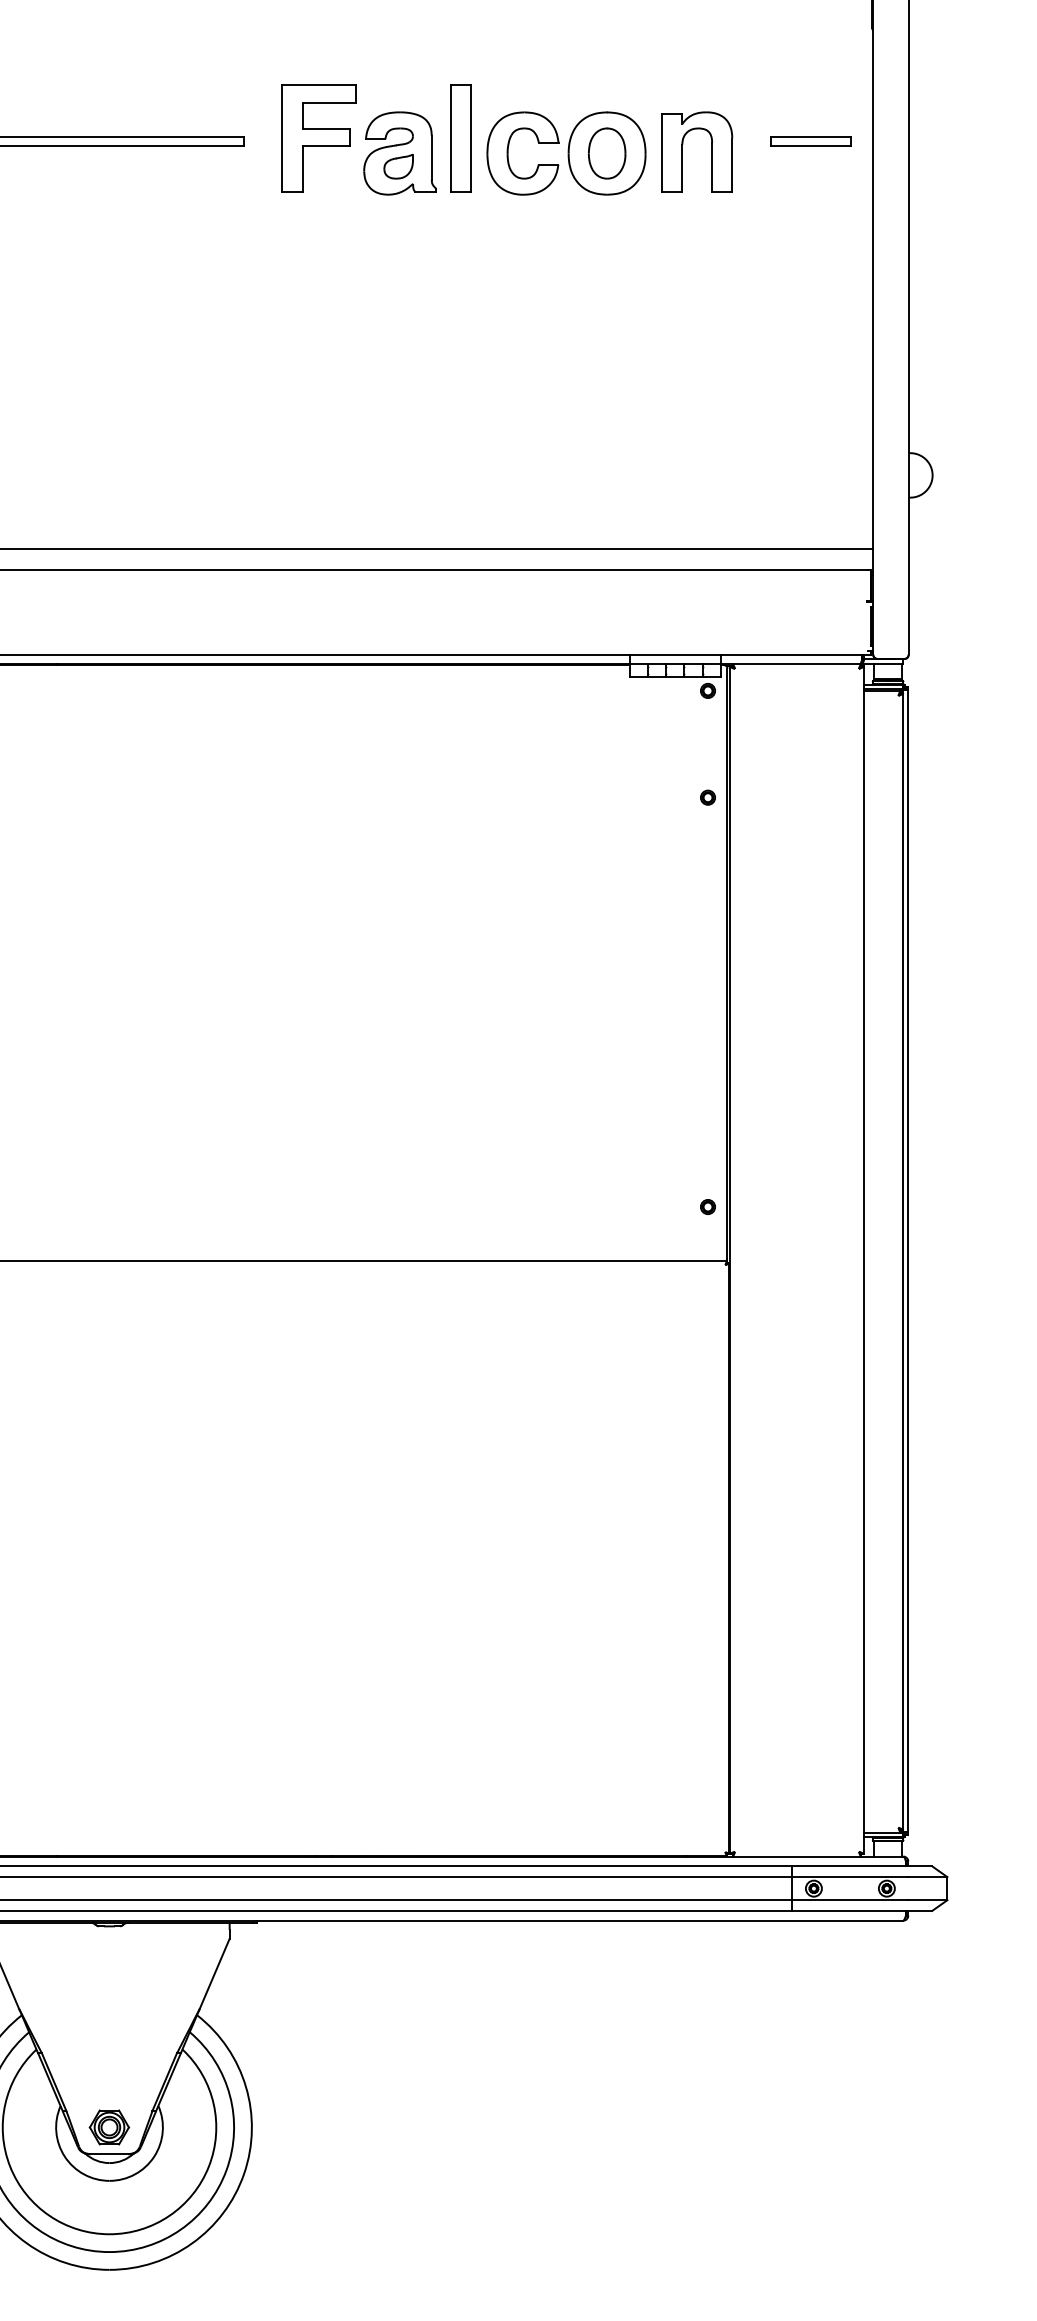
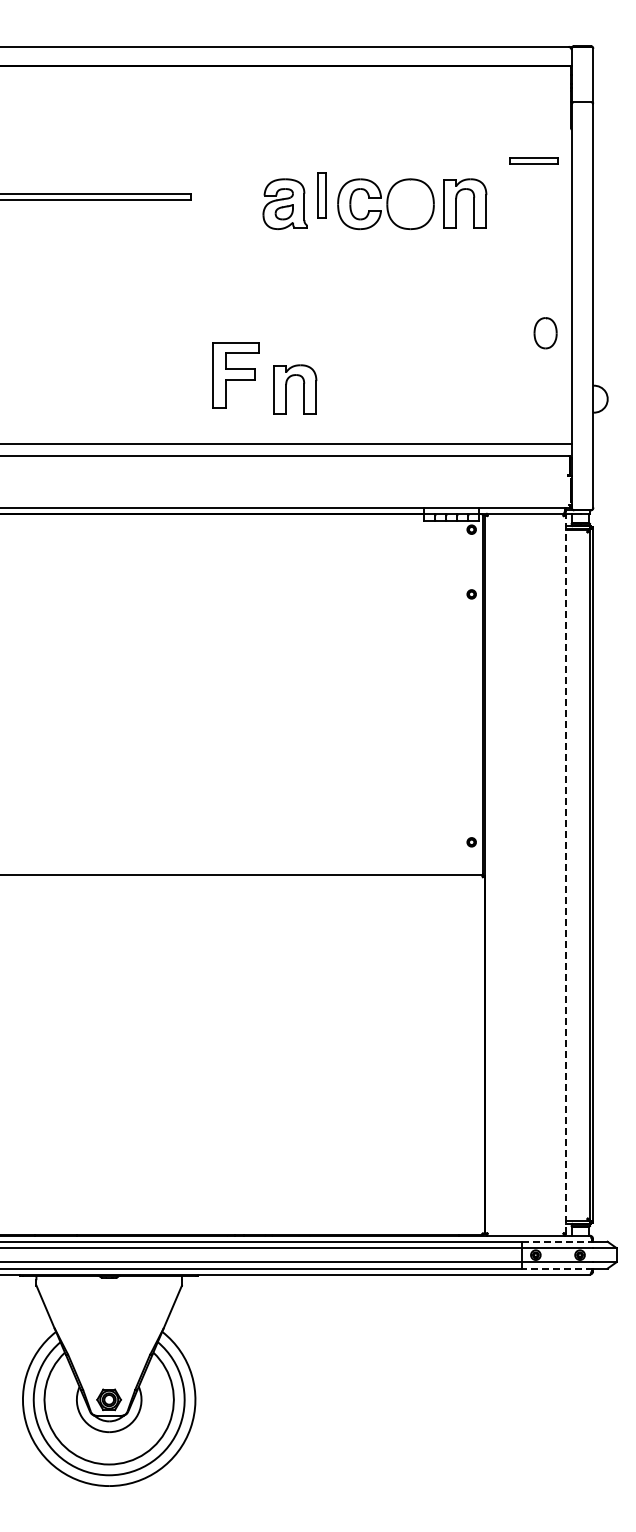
part: (318, 139) -> (235, 375), moved
part: (460, 139) -> (321, 195), size x0.7
part: (810, 140) -> (533, 160), moved
part: (606, 153) -> (545, 333), moved
part: (430, 459) -> (303, 389), added
line: (864, 1260) -> (566, 874), solid -> dashed
line: (851, 1866) -> (558, 1241), solid -> dashed
line: (849, 1910) -> (557, 1268), solid -> dashed

